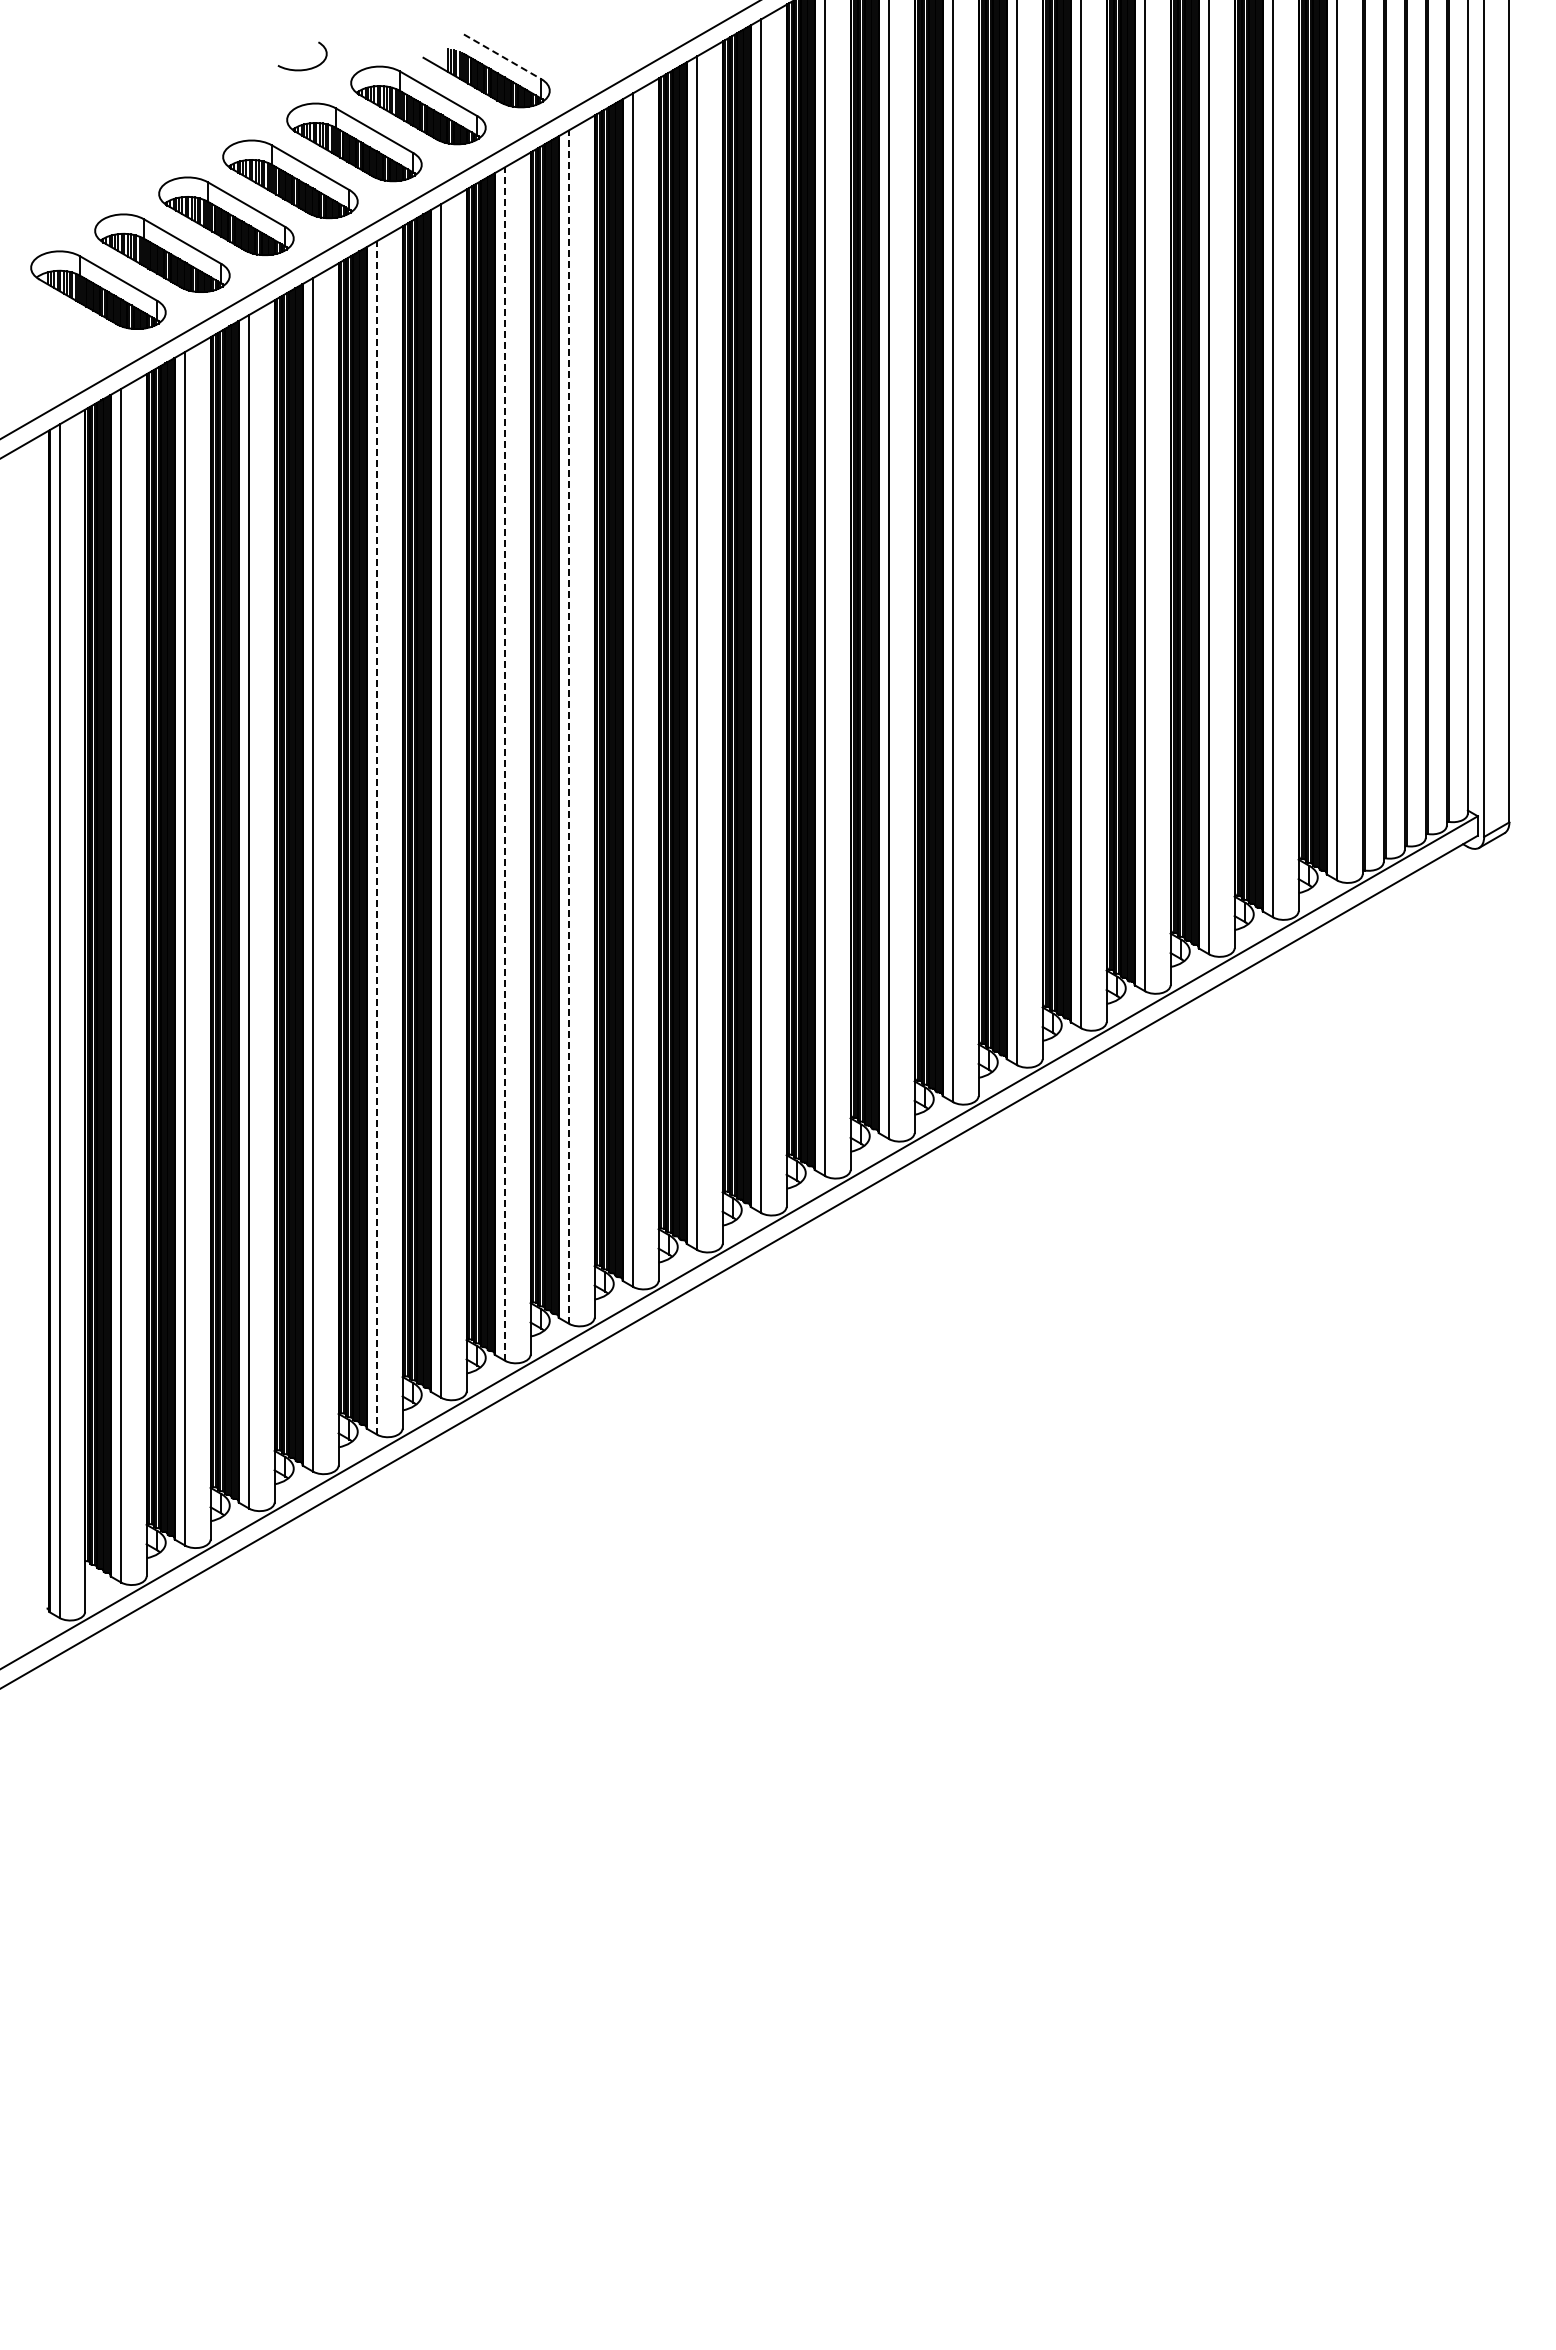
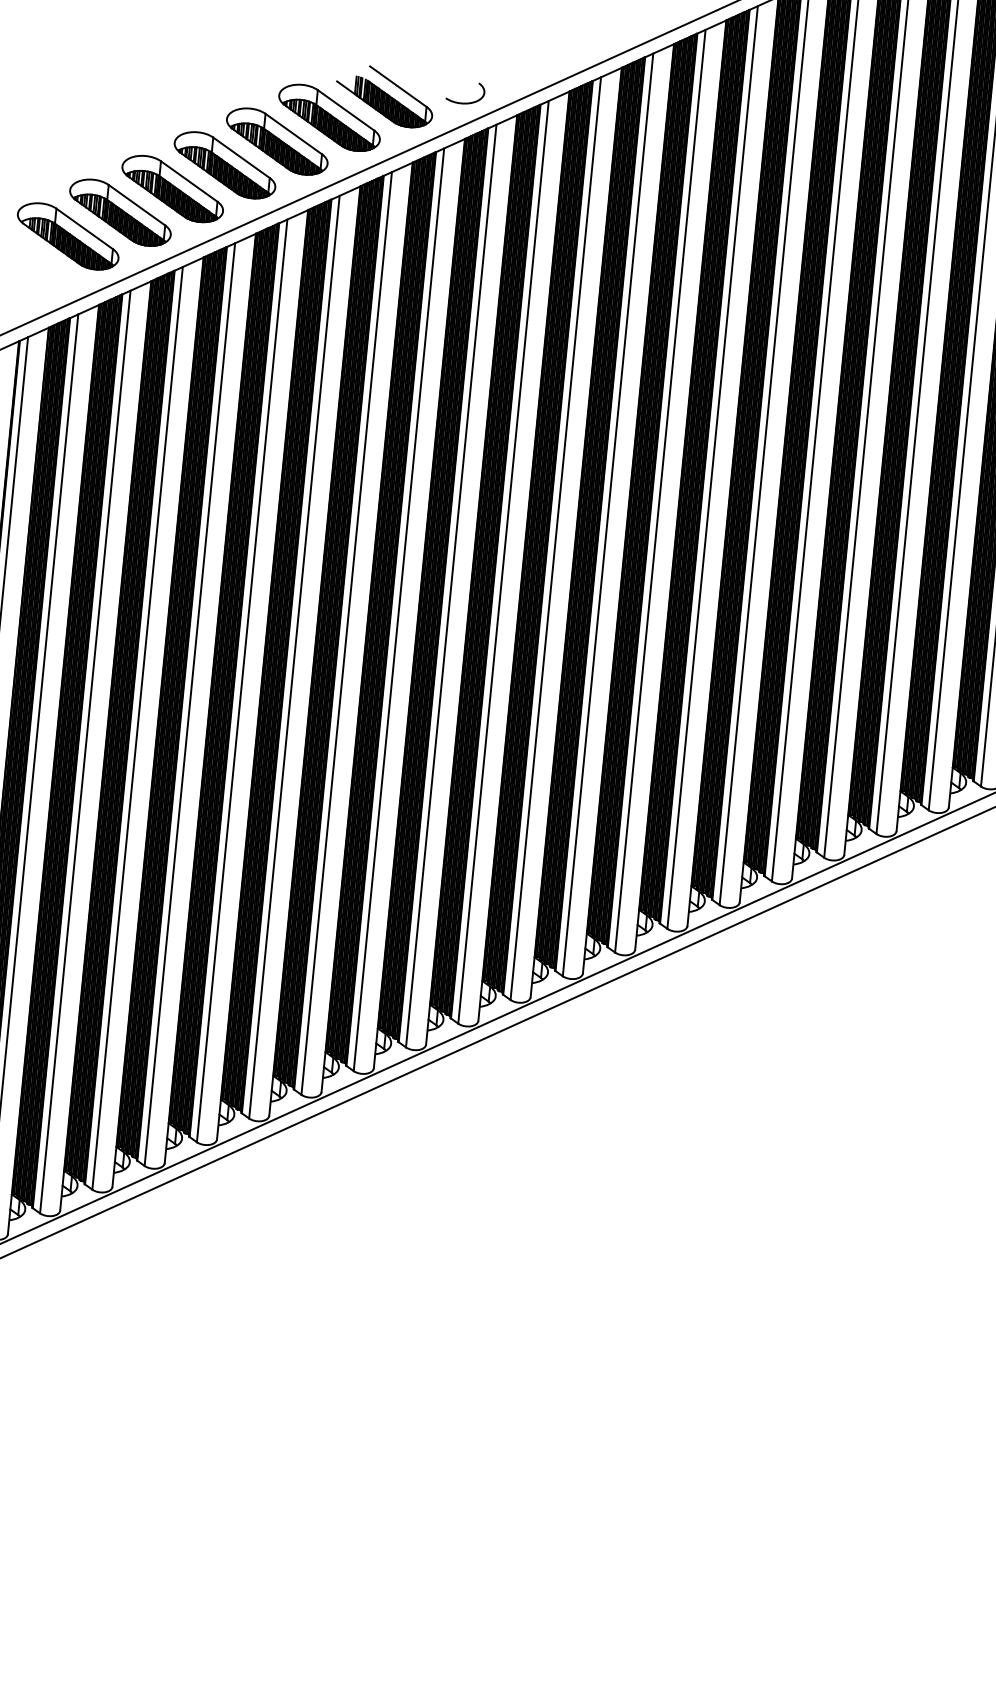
line: (502, 56) -> (398, 86), dashed -> solid
curve: (306, 68) -> (467, 102), moved
line: (569, 727) -> (399, 610), dashed -> solid
line: (505, 764) -> (346, 633), dashed -> solid
line: (377, 837) -> (242, 680), dashed -> solid

